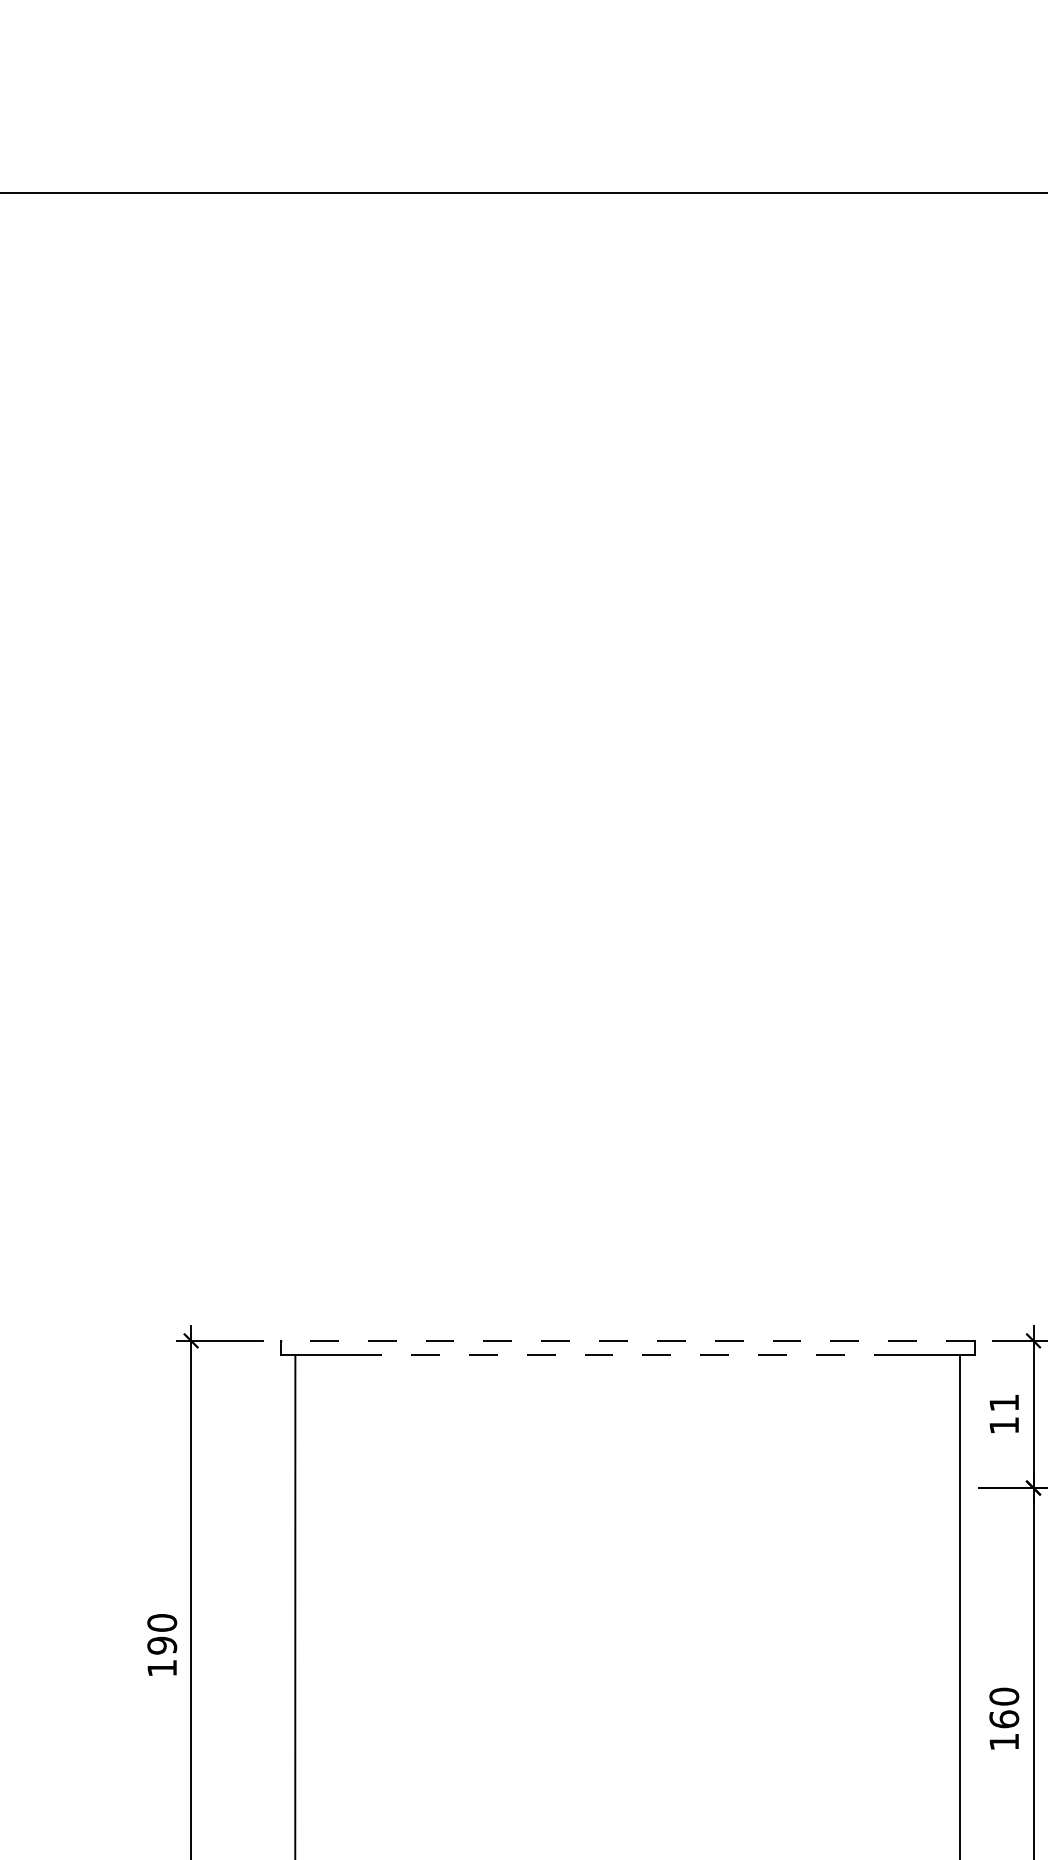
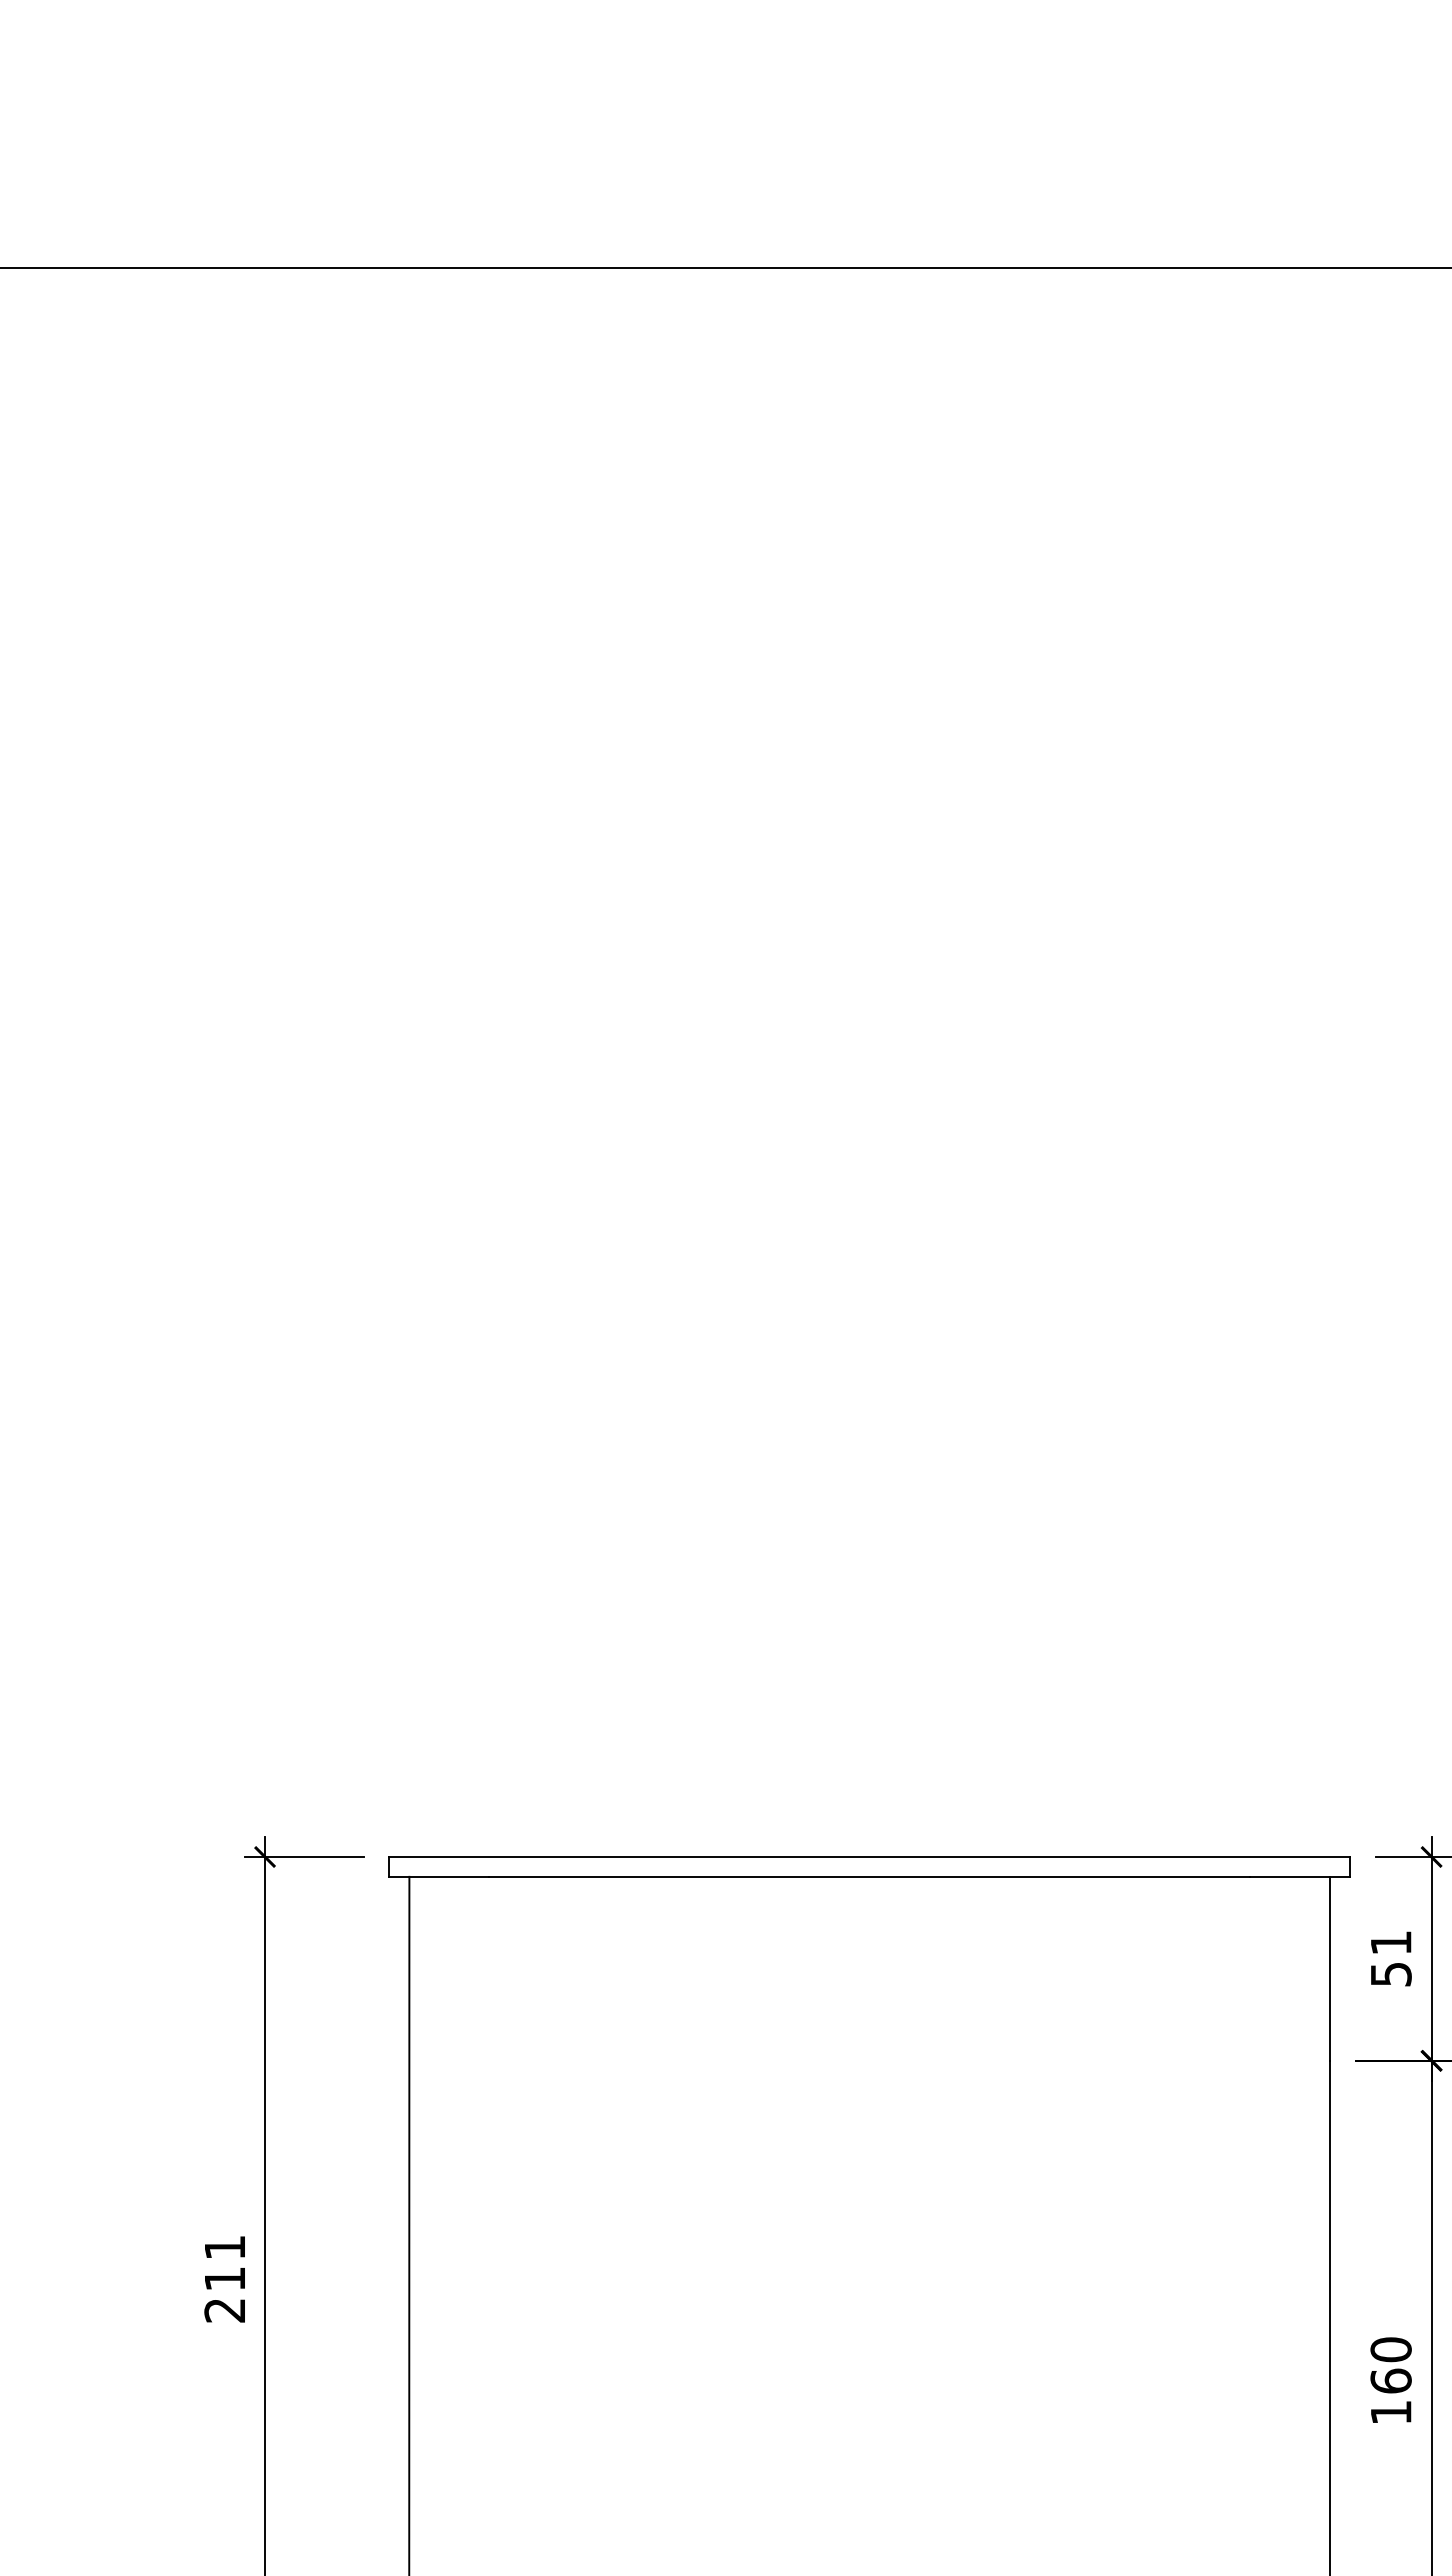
line: (627, 1340) -> (869, 1856), dashed -> solid
line: (627, 1354) -> (869, 1876), dashed -> solid
text: (1004, 1425) -> (1391, 1974), 11 -> 51
text: (161, 1645) -> (224, 2278), 190 -> 211

